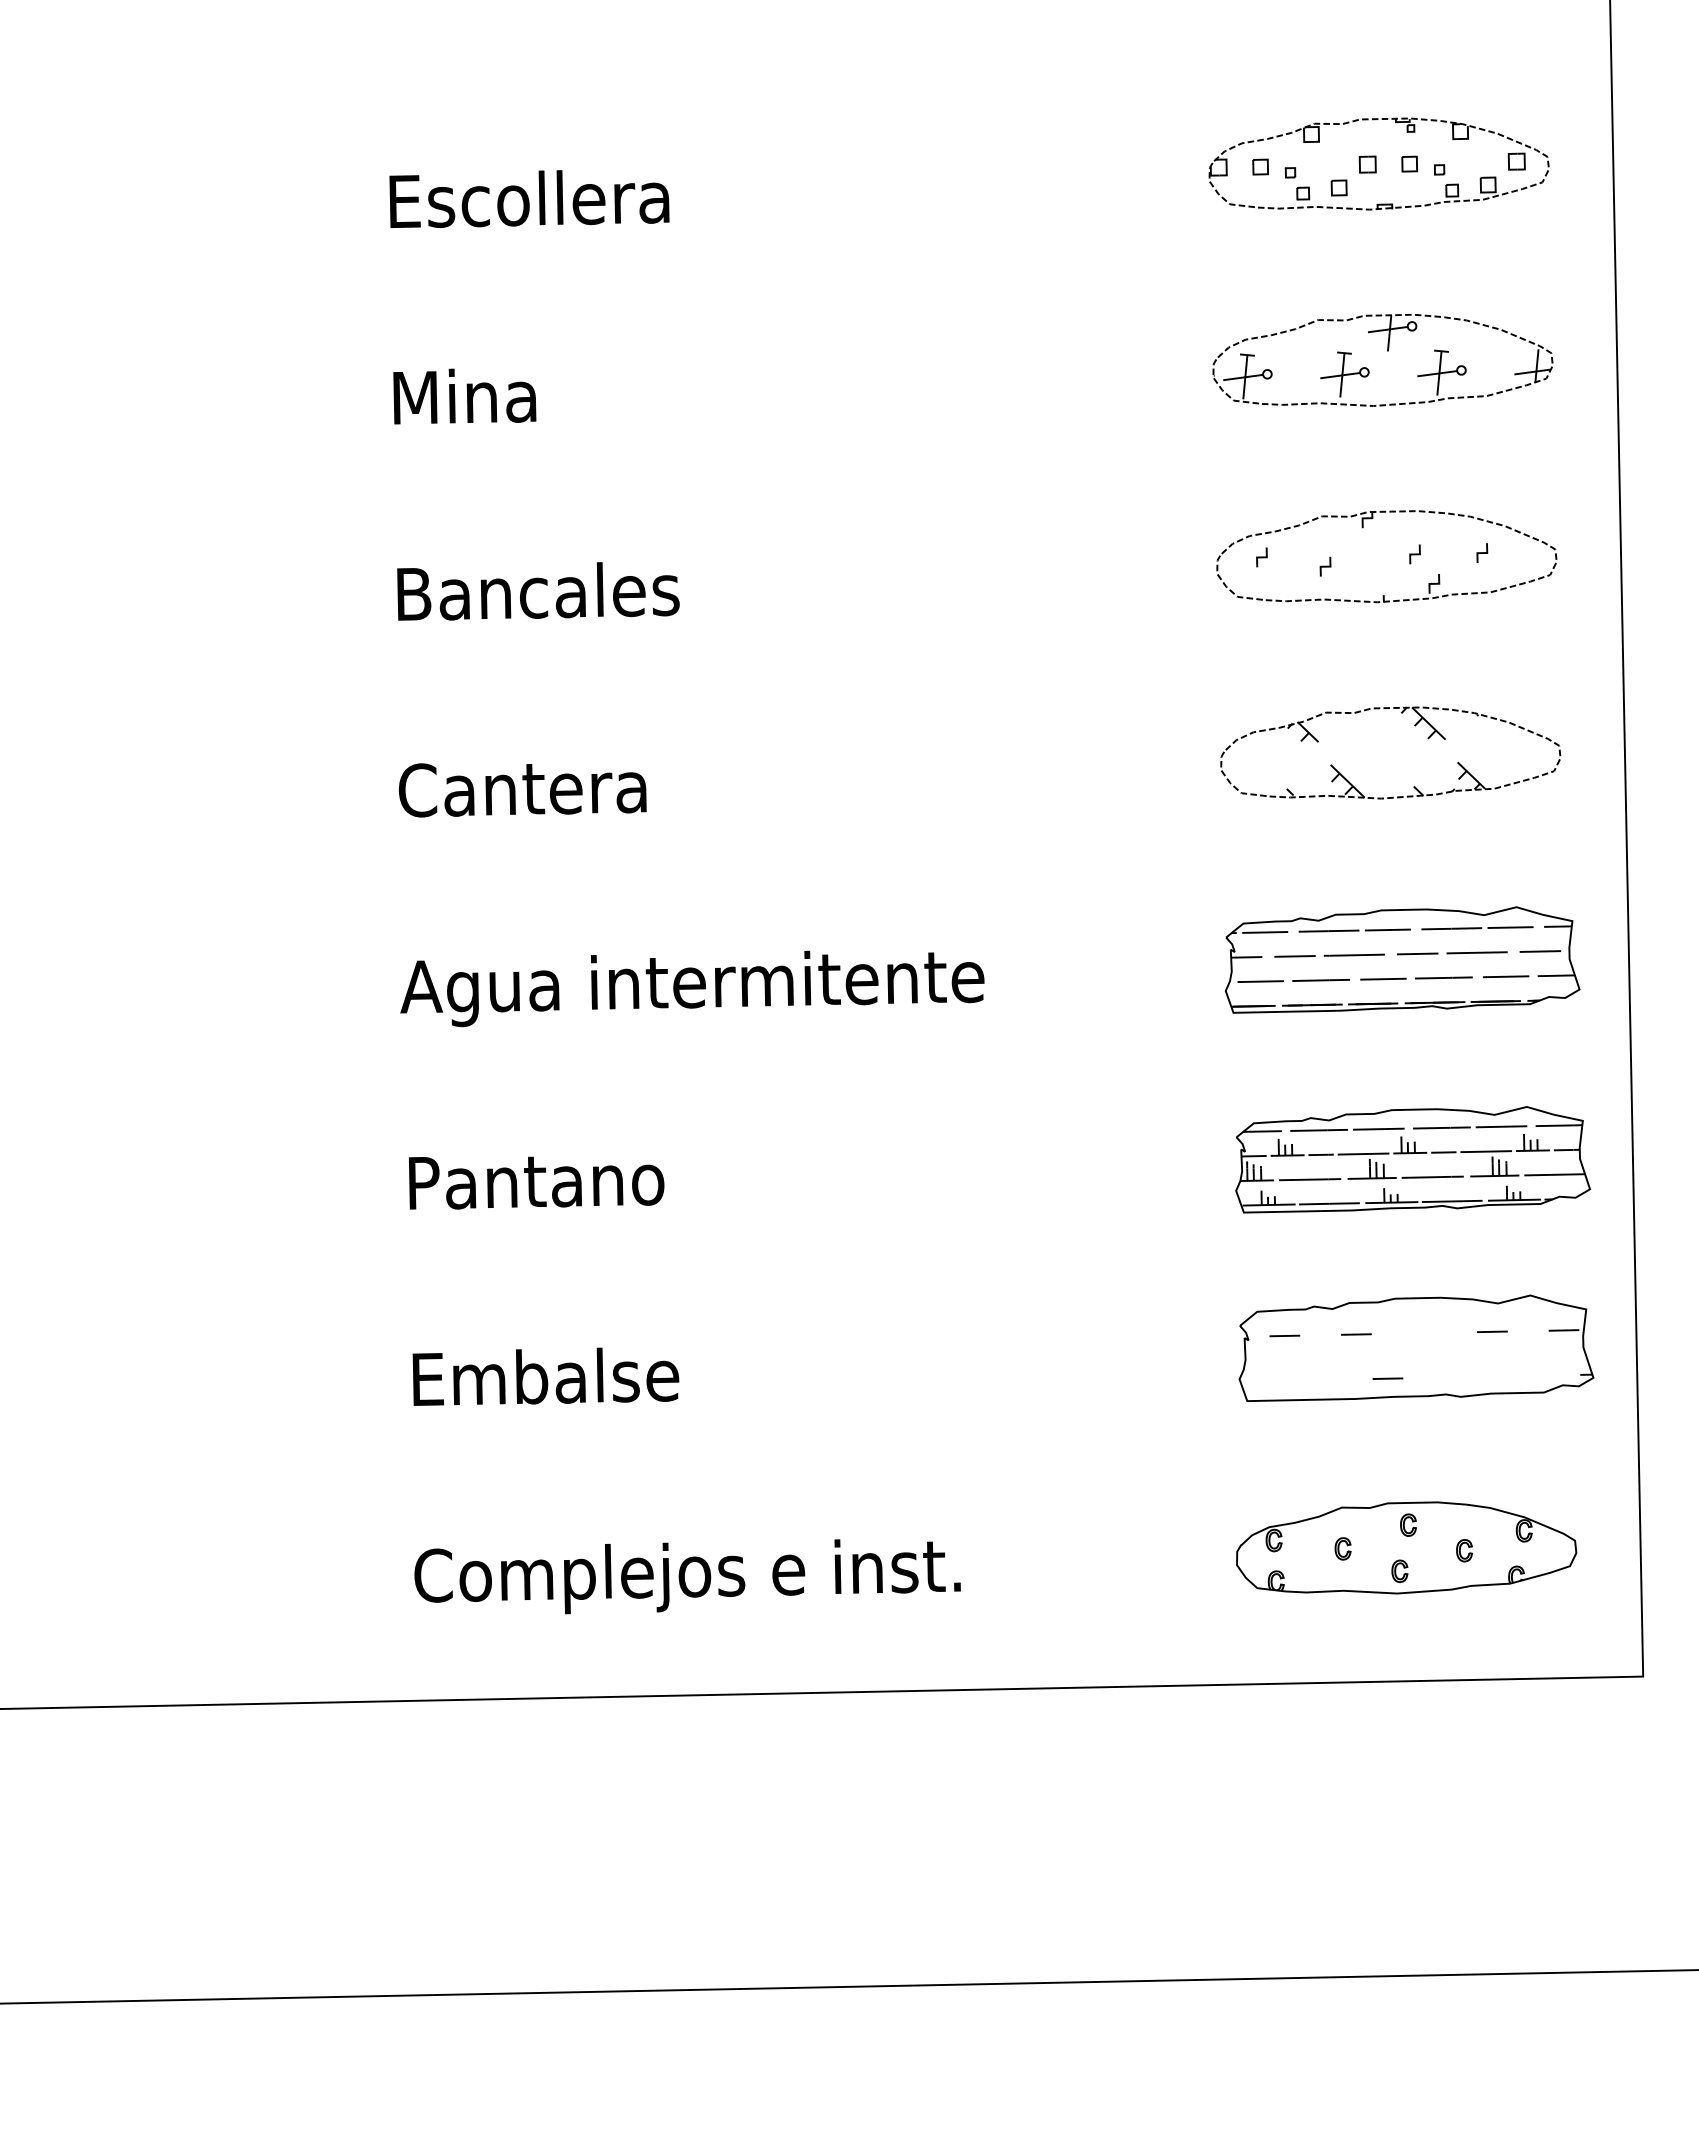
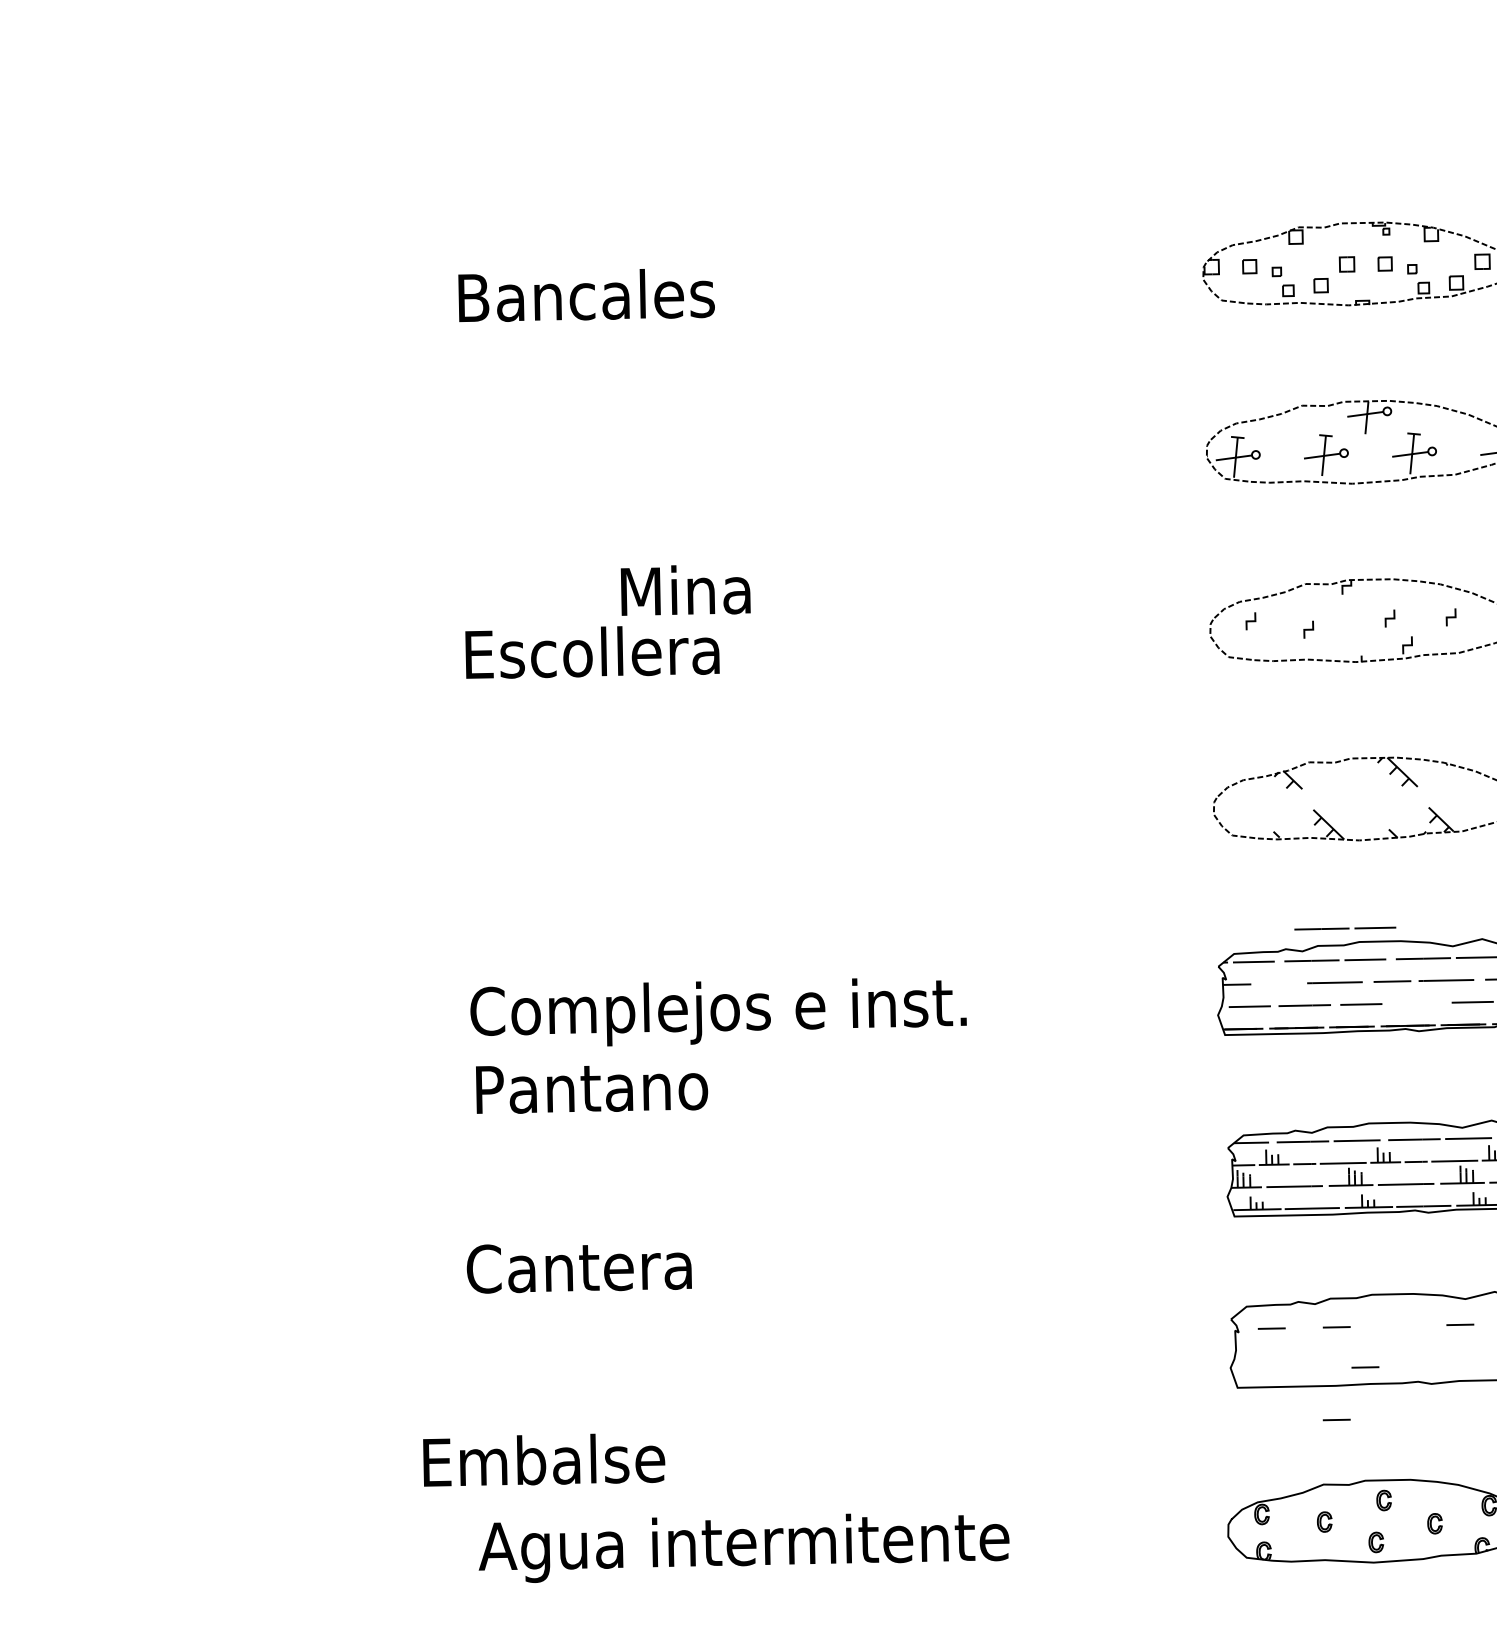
text: (533, 198) -> (589, 295), Escollera -> Bancales
text: (464, 396) -> (685, 590), moved
text: (541, 591) -> (596, 652), Bancales -> Escollera
text: (522, 790) -> (579, 1269), moved
line: (1365, 895) -> (1345, 928), added
line: (1294, 956) -> (1280, 983), removed
line: (1443, 977) -> (1415, 1002), removed
text: (692, 988) -> (733, 1012), Agua intermitente -> Complejos e inst.
text: (536, 1182) -> (591, 1089), moved
text: (545, 1376) -> (543, 1459), moved
line: (1356, 1436) -> (1336, 1419), added
text: (704, 1577) -> (744, 1548), Complejos e inst. -> Agua intermitente

